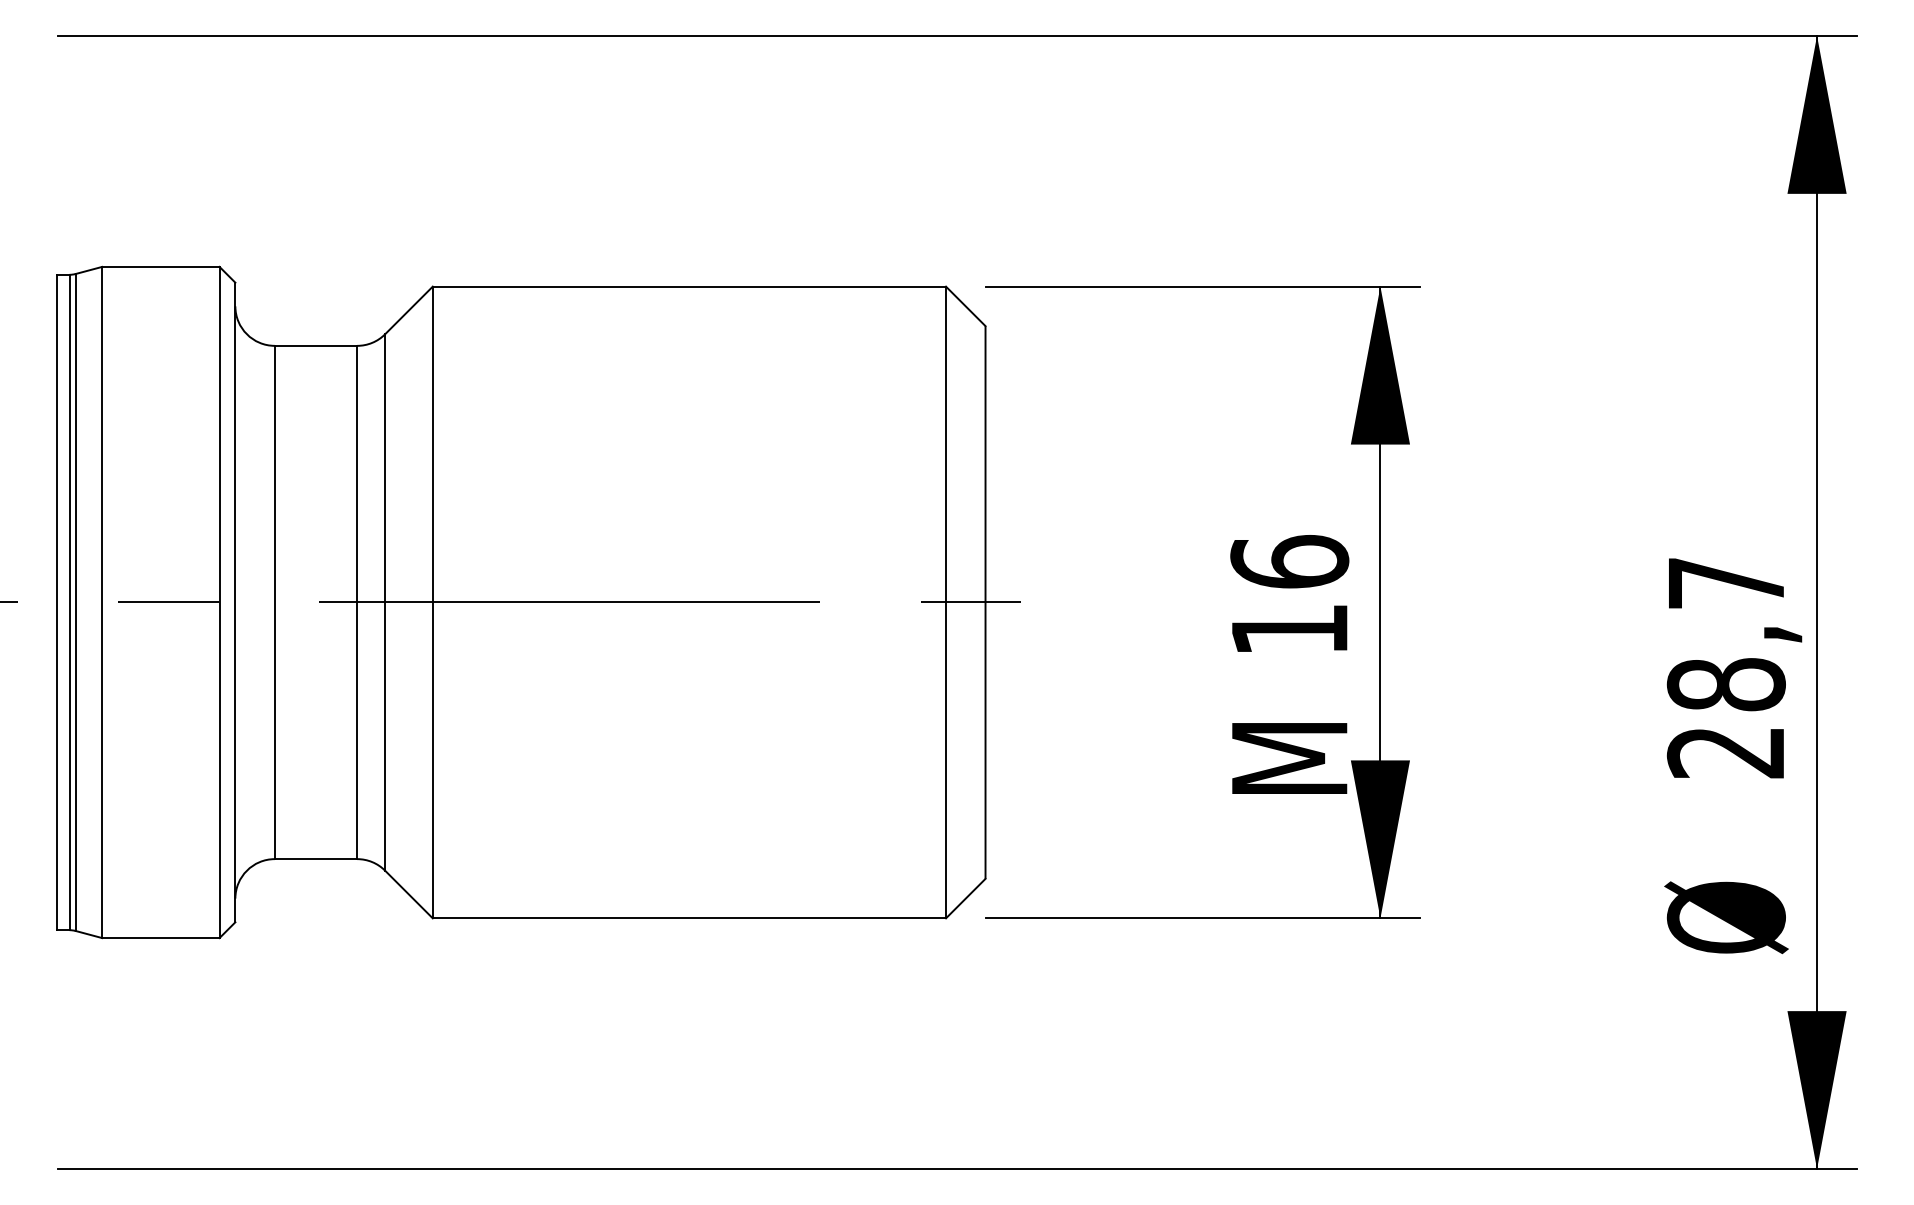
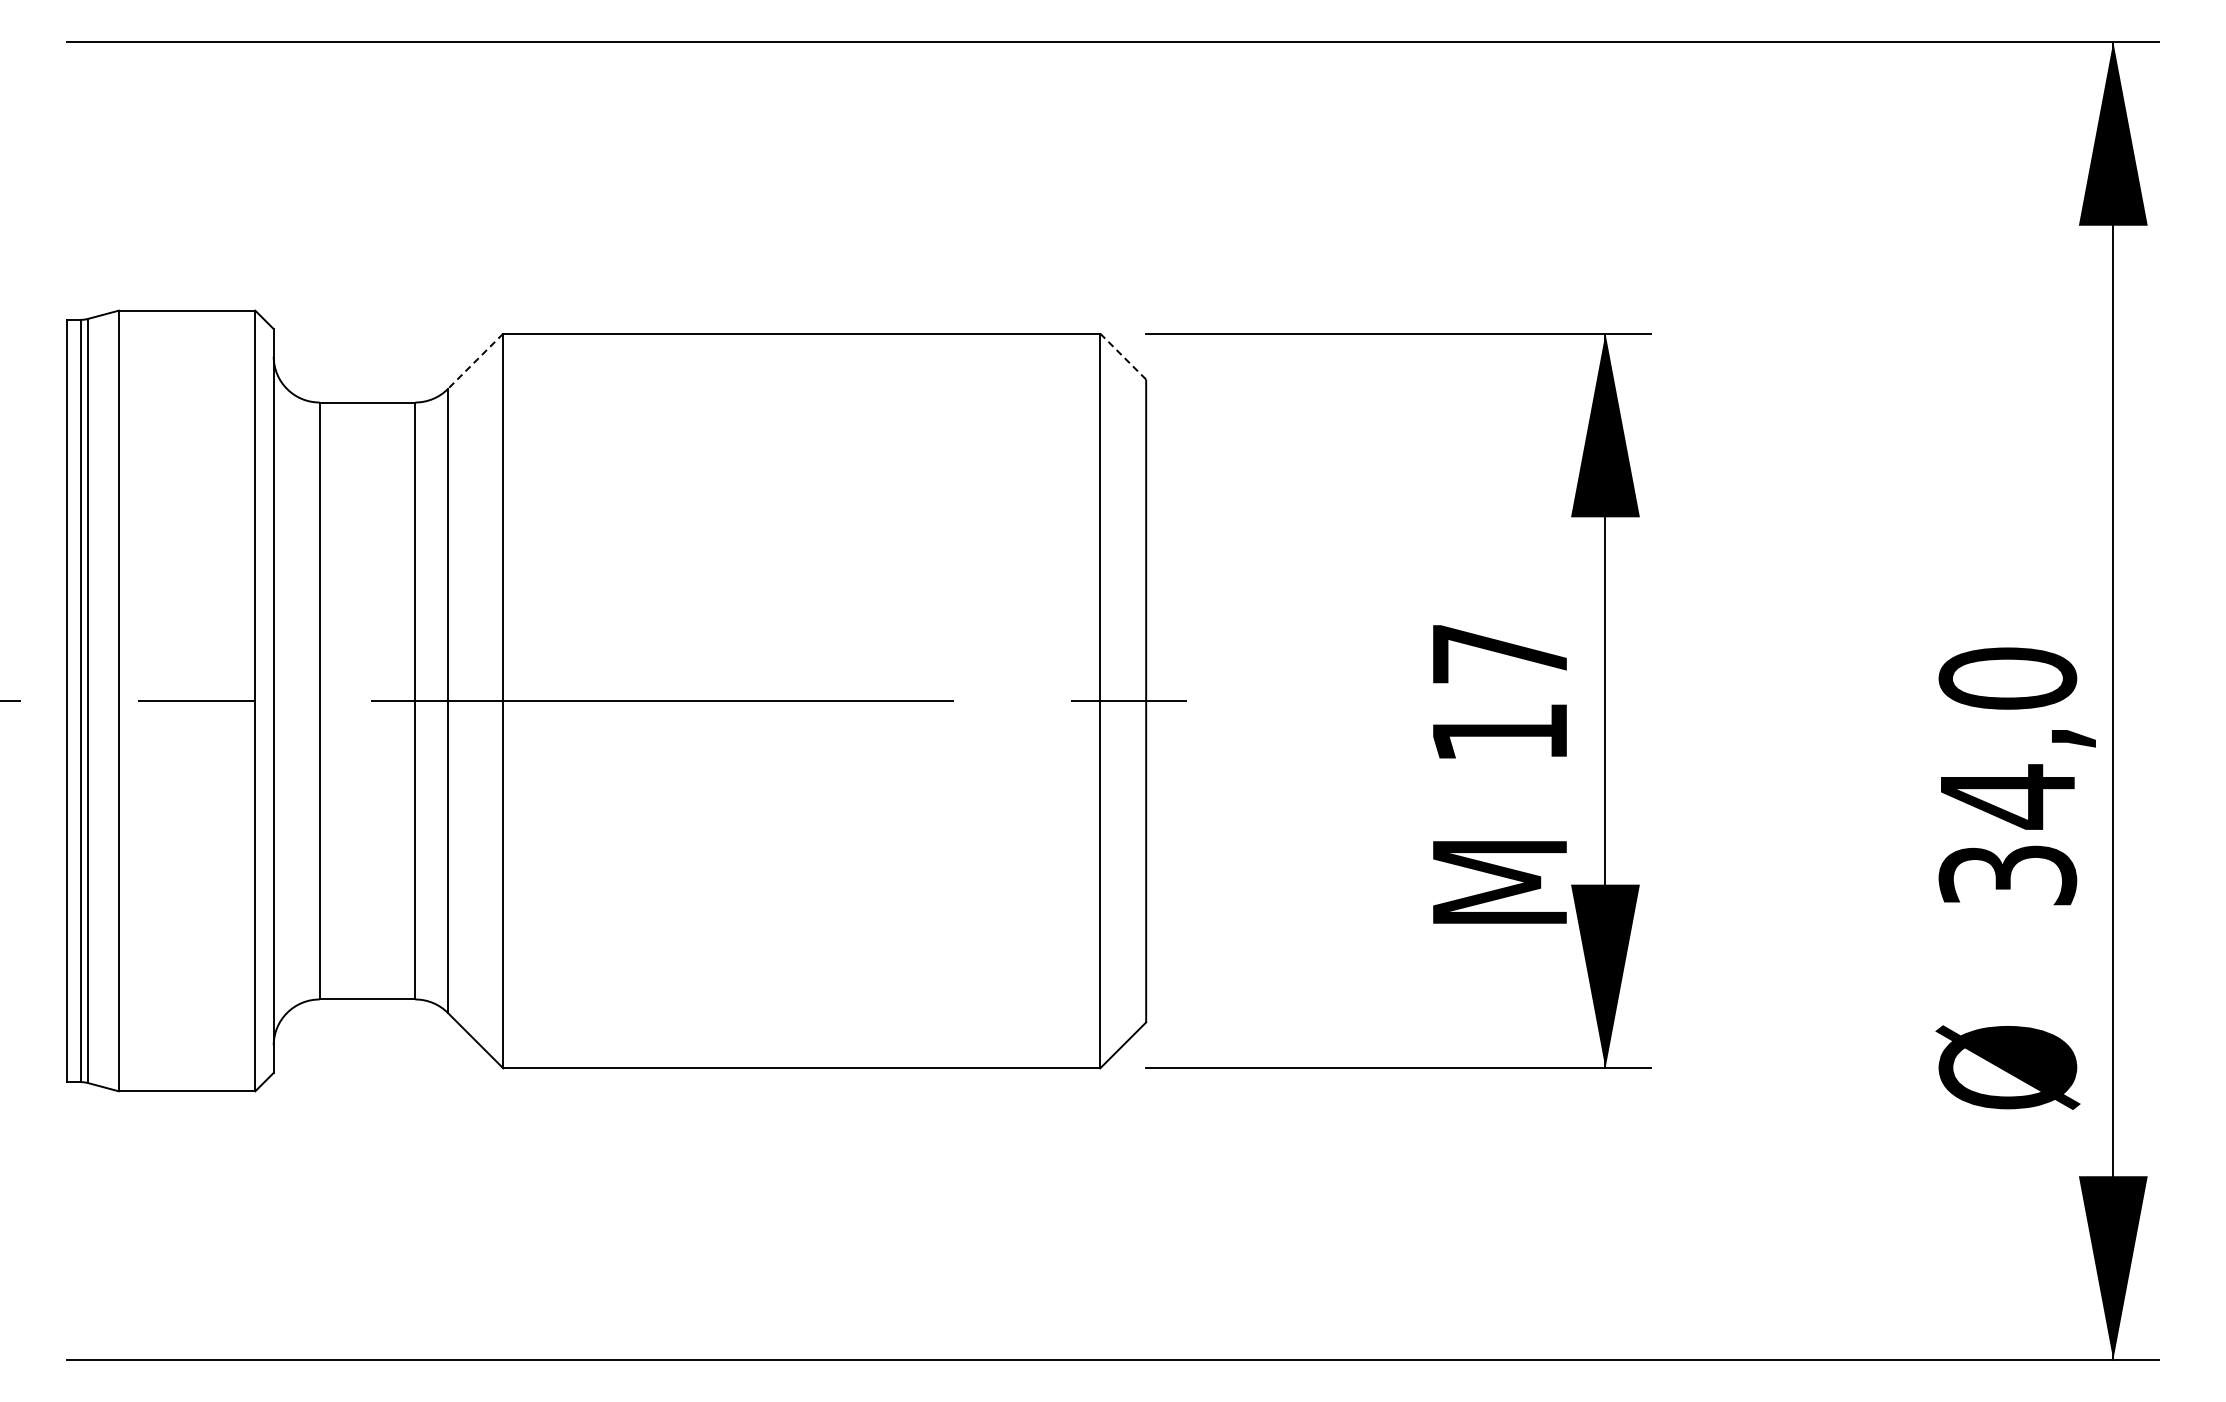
line: (965, 306) -> (1122, 356), solid -> dashed
line: (408, 310) -> (475, 361), solid -> dashed
text: (1289, 561) -> (1499, 653), 16 -> 17
text: (1726, 667) -> (2007, 776), 28,7 -> 34,0

